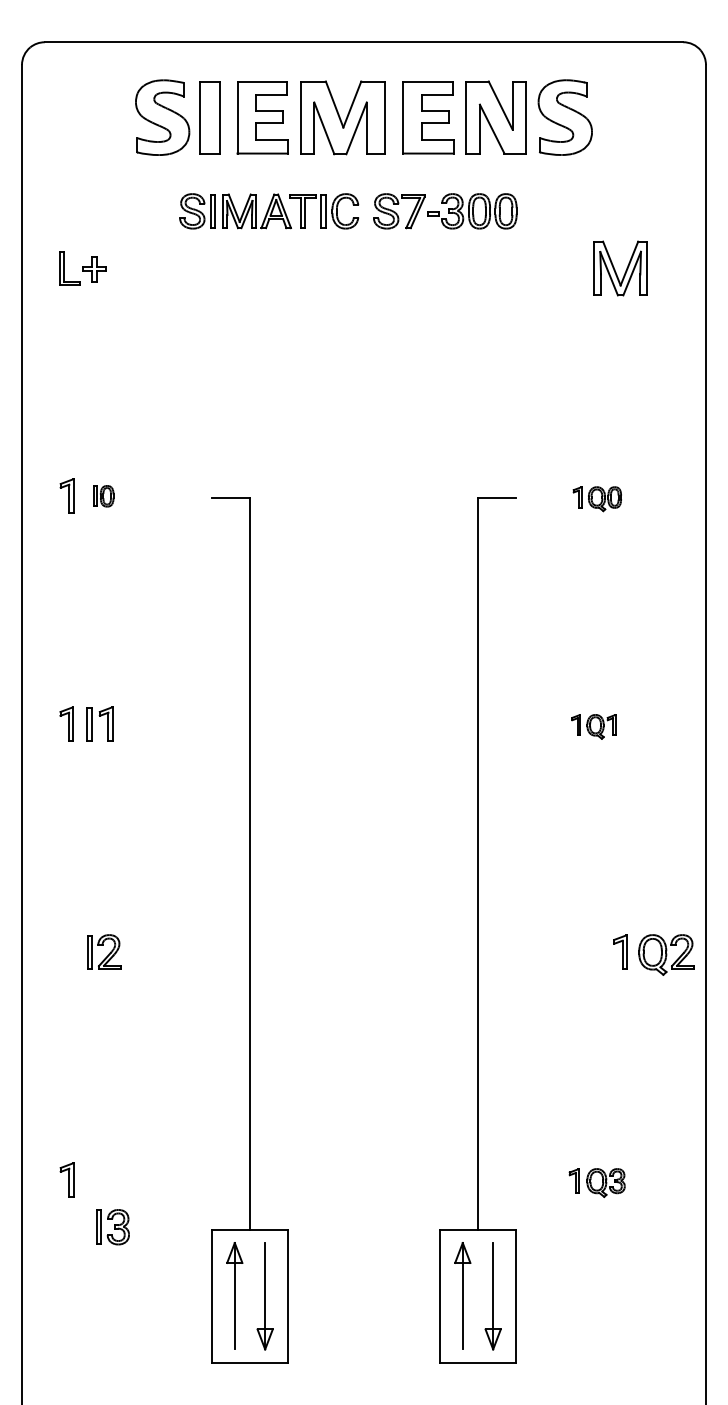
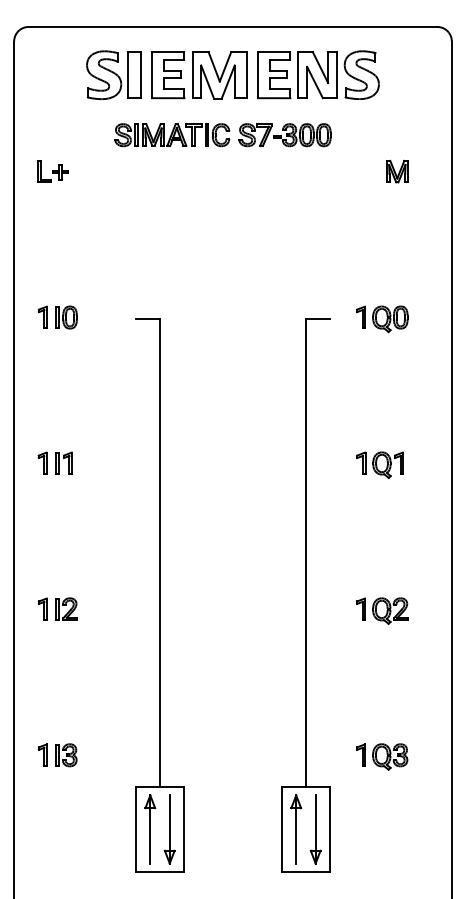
part: (621, 268) -> (397, 171), size x0.62
part: (103, 496) -> (66, 317), size x1.67
part: (597, 499) -> (382, 319), size x1.67
part: (592, 725) -> (379, 464), size x1.67
part: (66, 950) -> (42, 608), added
part: (653, 954) -> (382, 610), moved
part: (597, 1182) -> (382, 756), size x1.43
part: (113, 1227) -> (66, 755), moved

